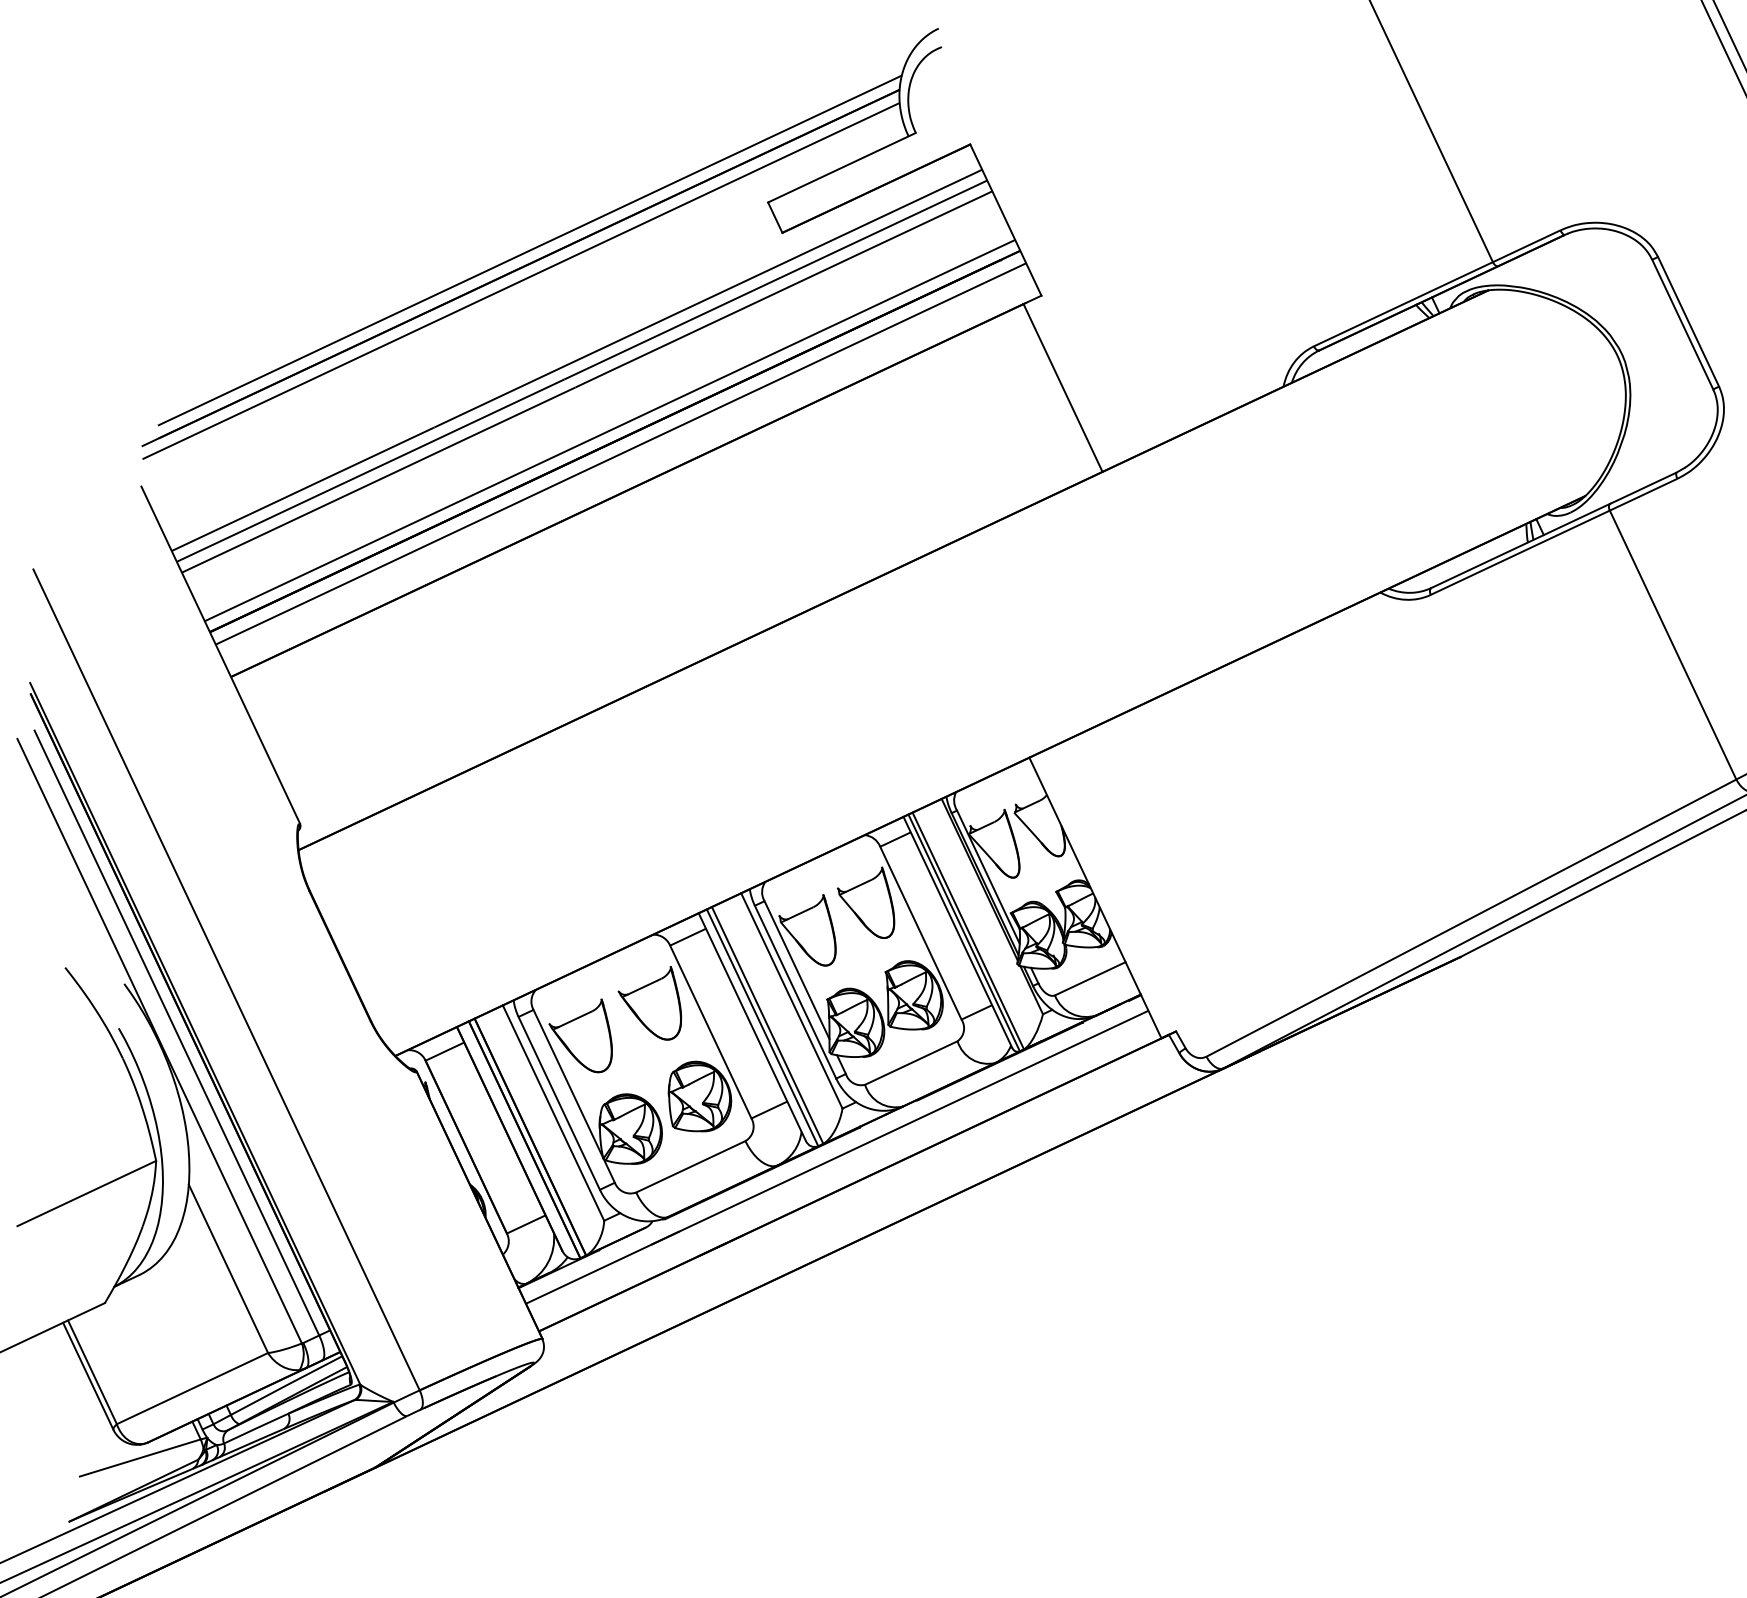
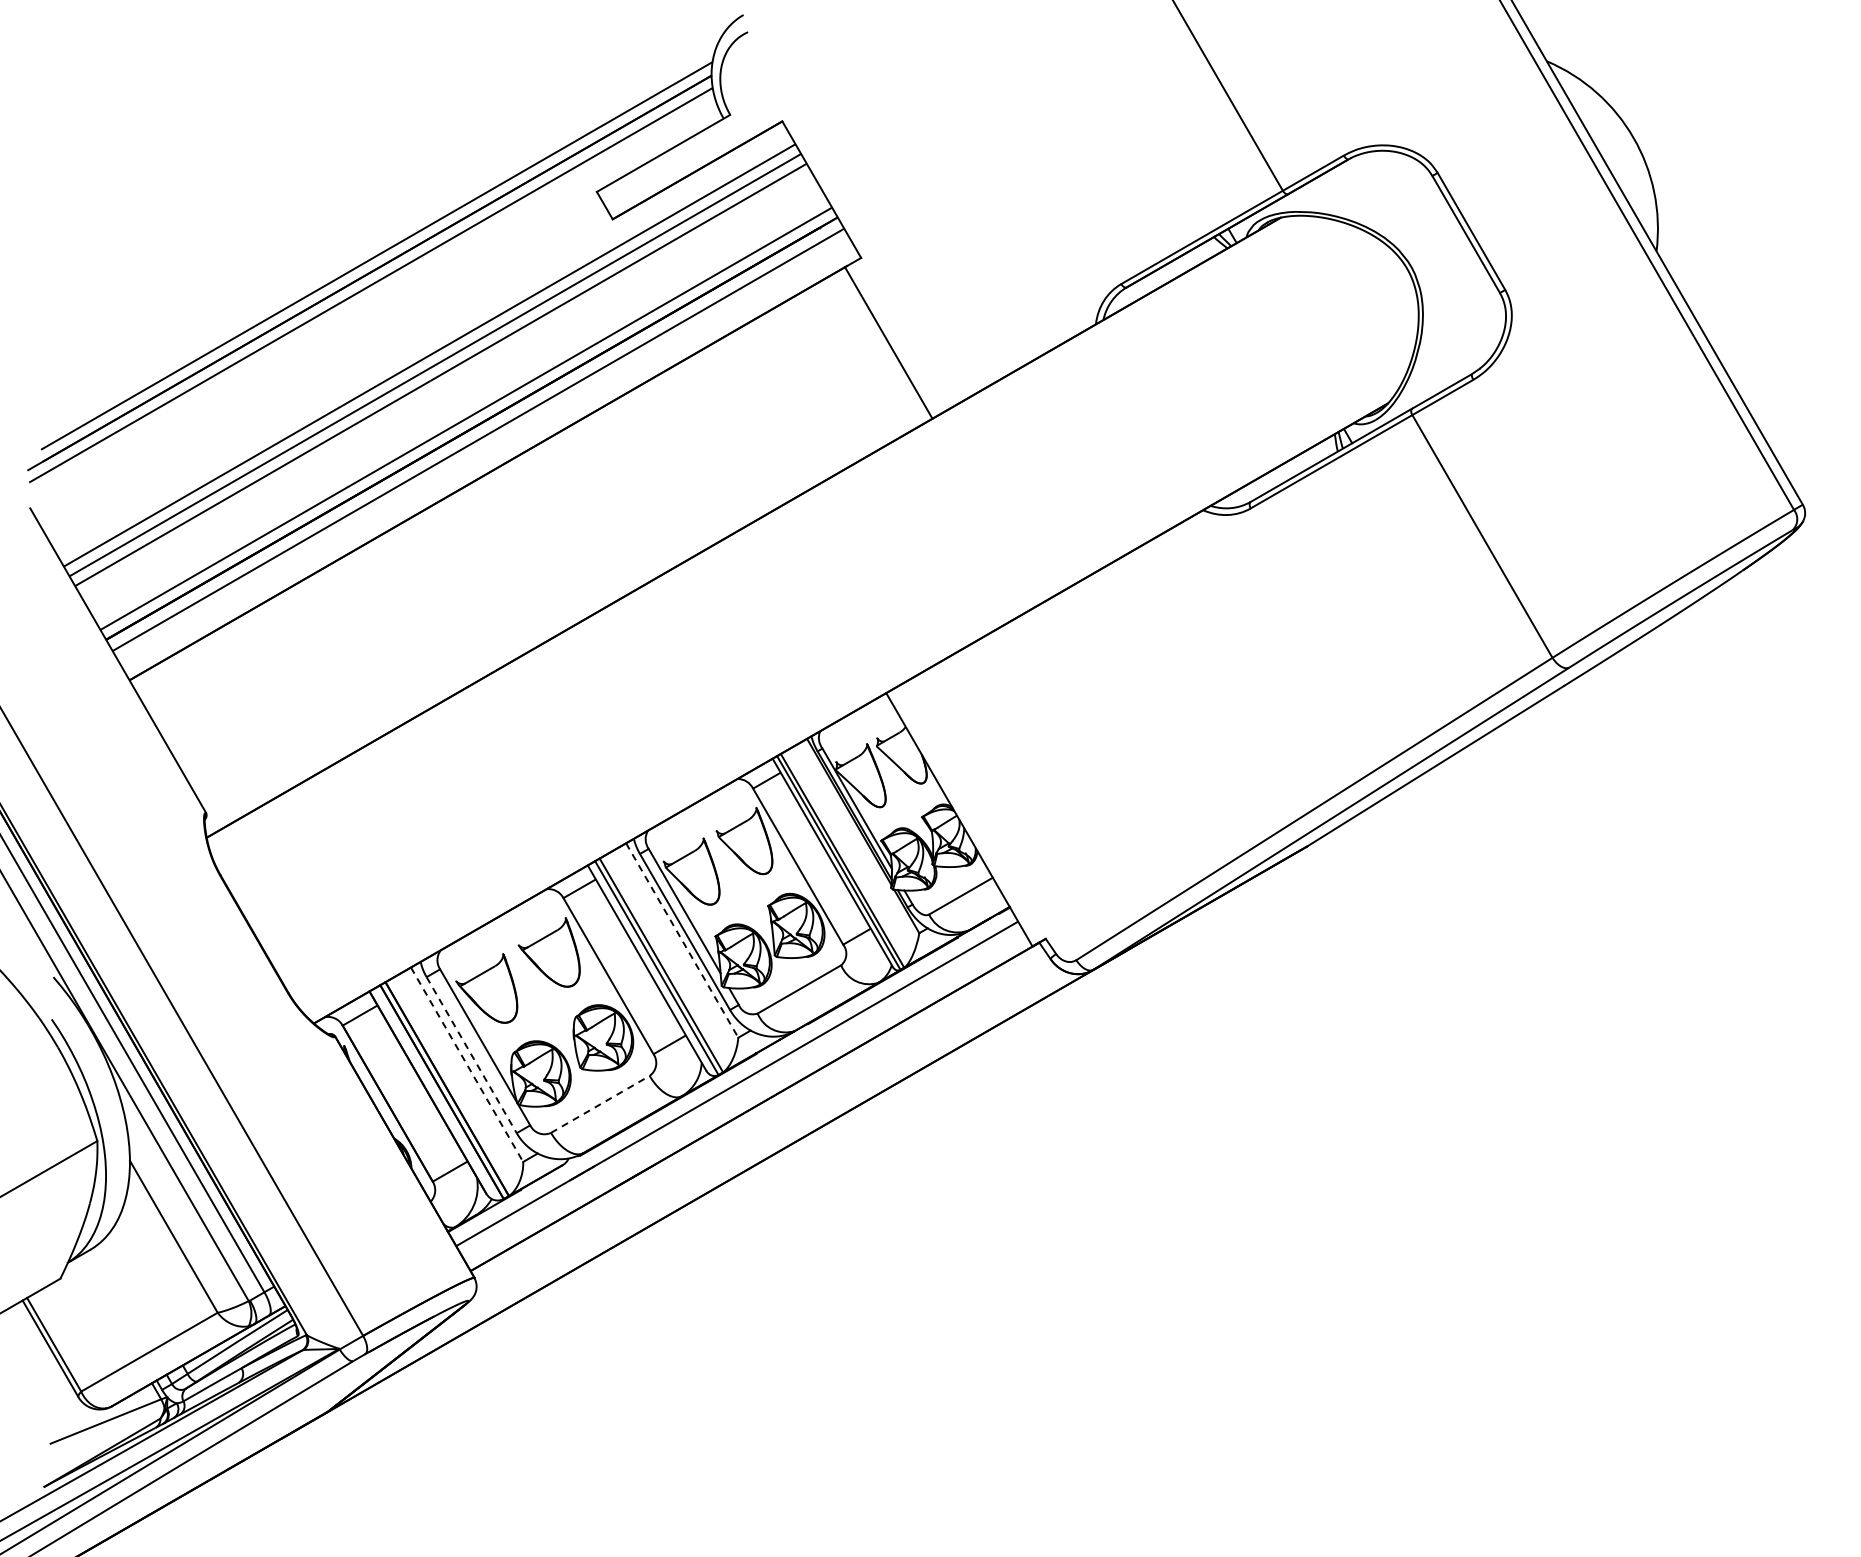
line: (792, 1000) -> (682, 940), solid -> dashed
line: (559, 1103) -> (471, 1055), solid -> dashed
line: (553, 1113) -> (467, 1065), solid -> dashed
line: (690, 1166) -> (600, 1104), solid -> dashed

